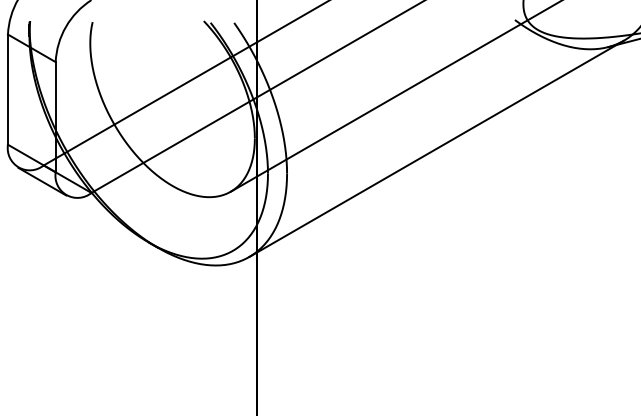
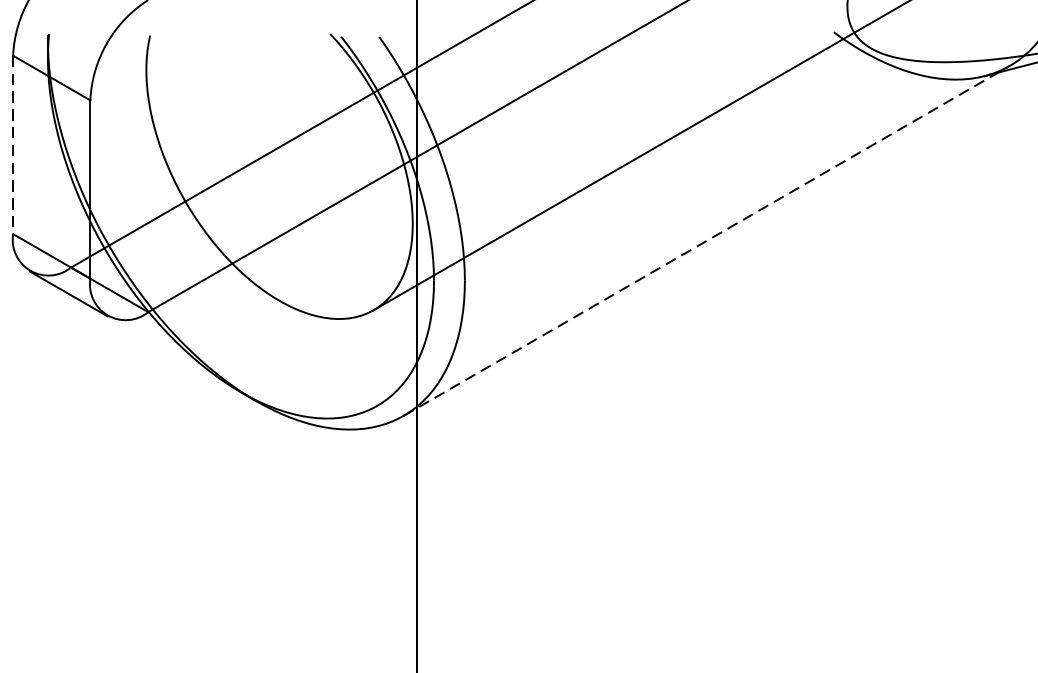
line: (8, 90) -> (13, 146), solid -> dashed
line: (437, 148) -> (708, 240), solid -> dashed

